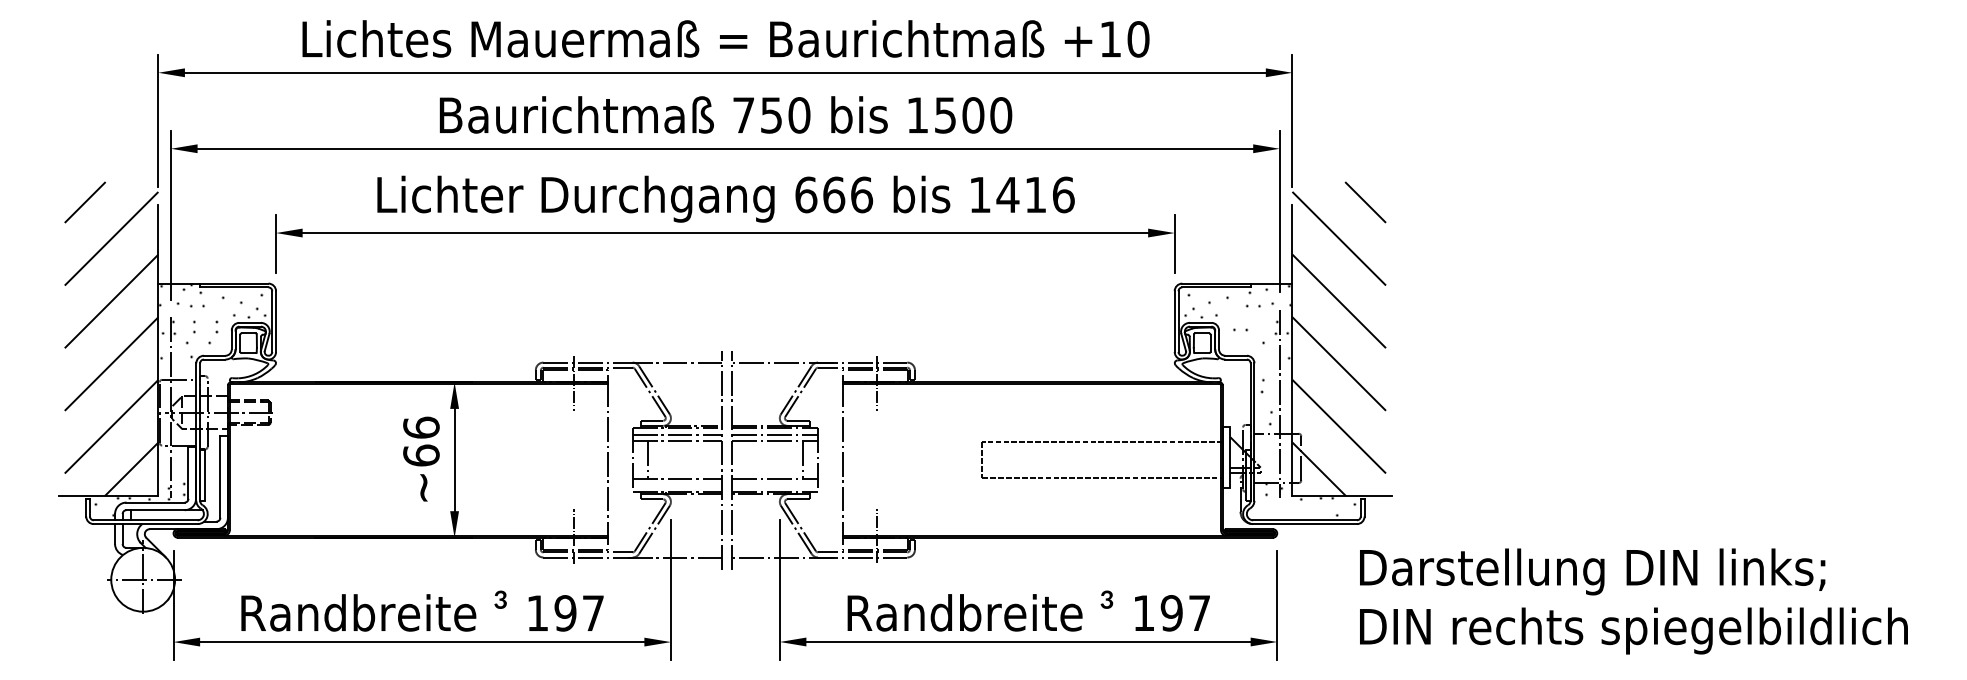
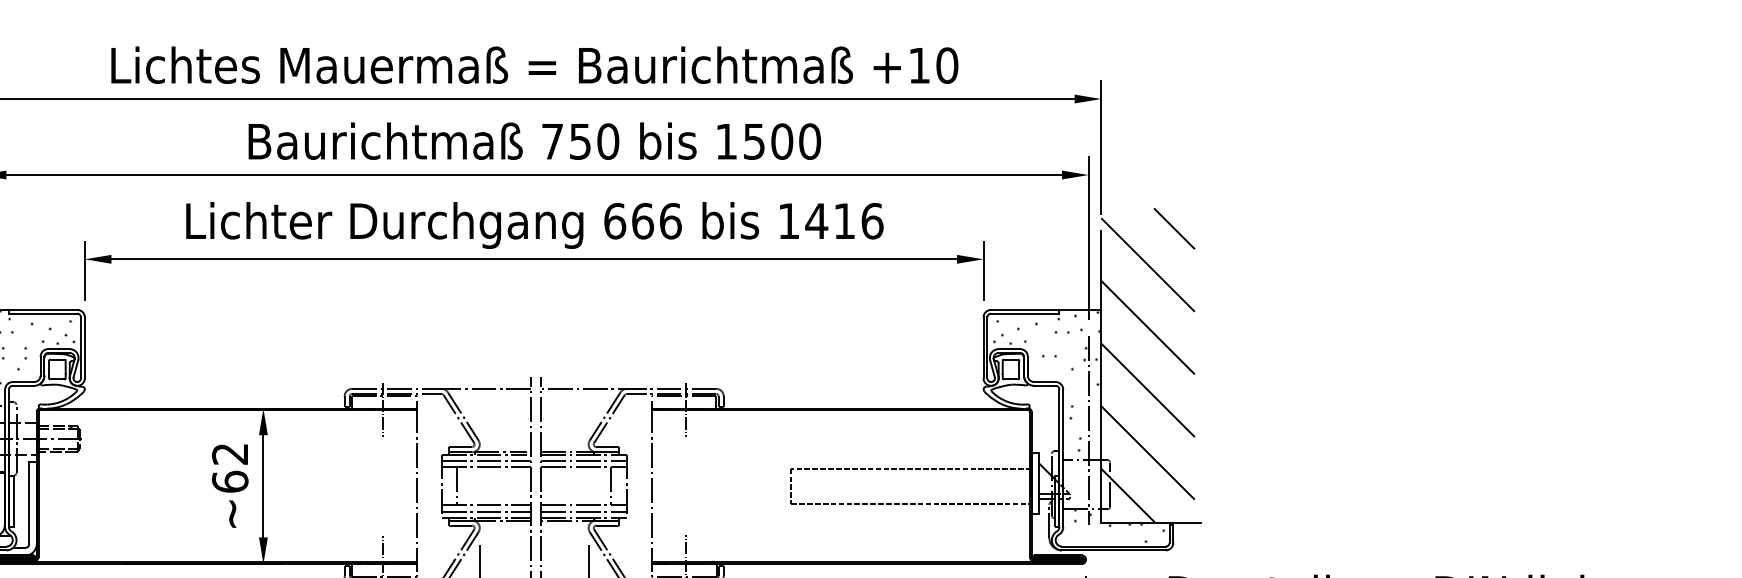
text: (421, 427) -> (230, 453), ~66 -> ~62
line: (677, 485) -> (486, 511), added
line: (774, 485) -> (583, 511), added

